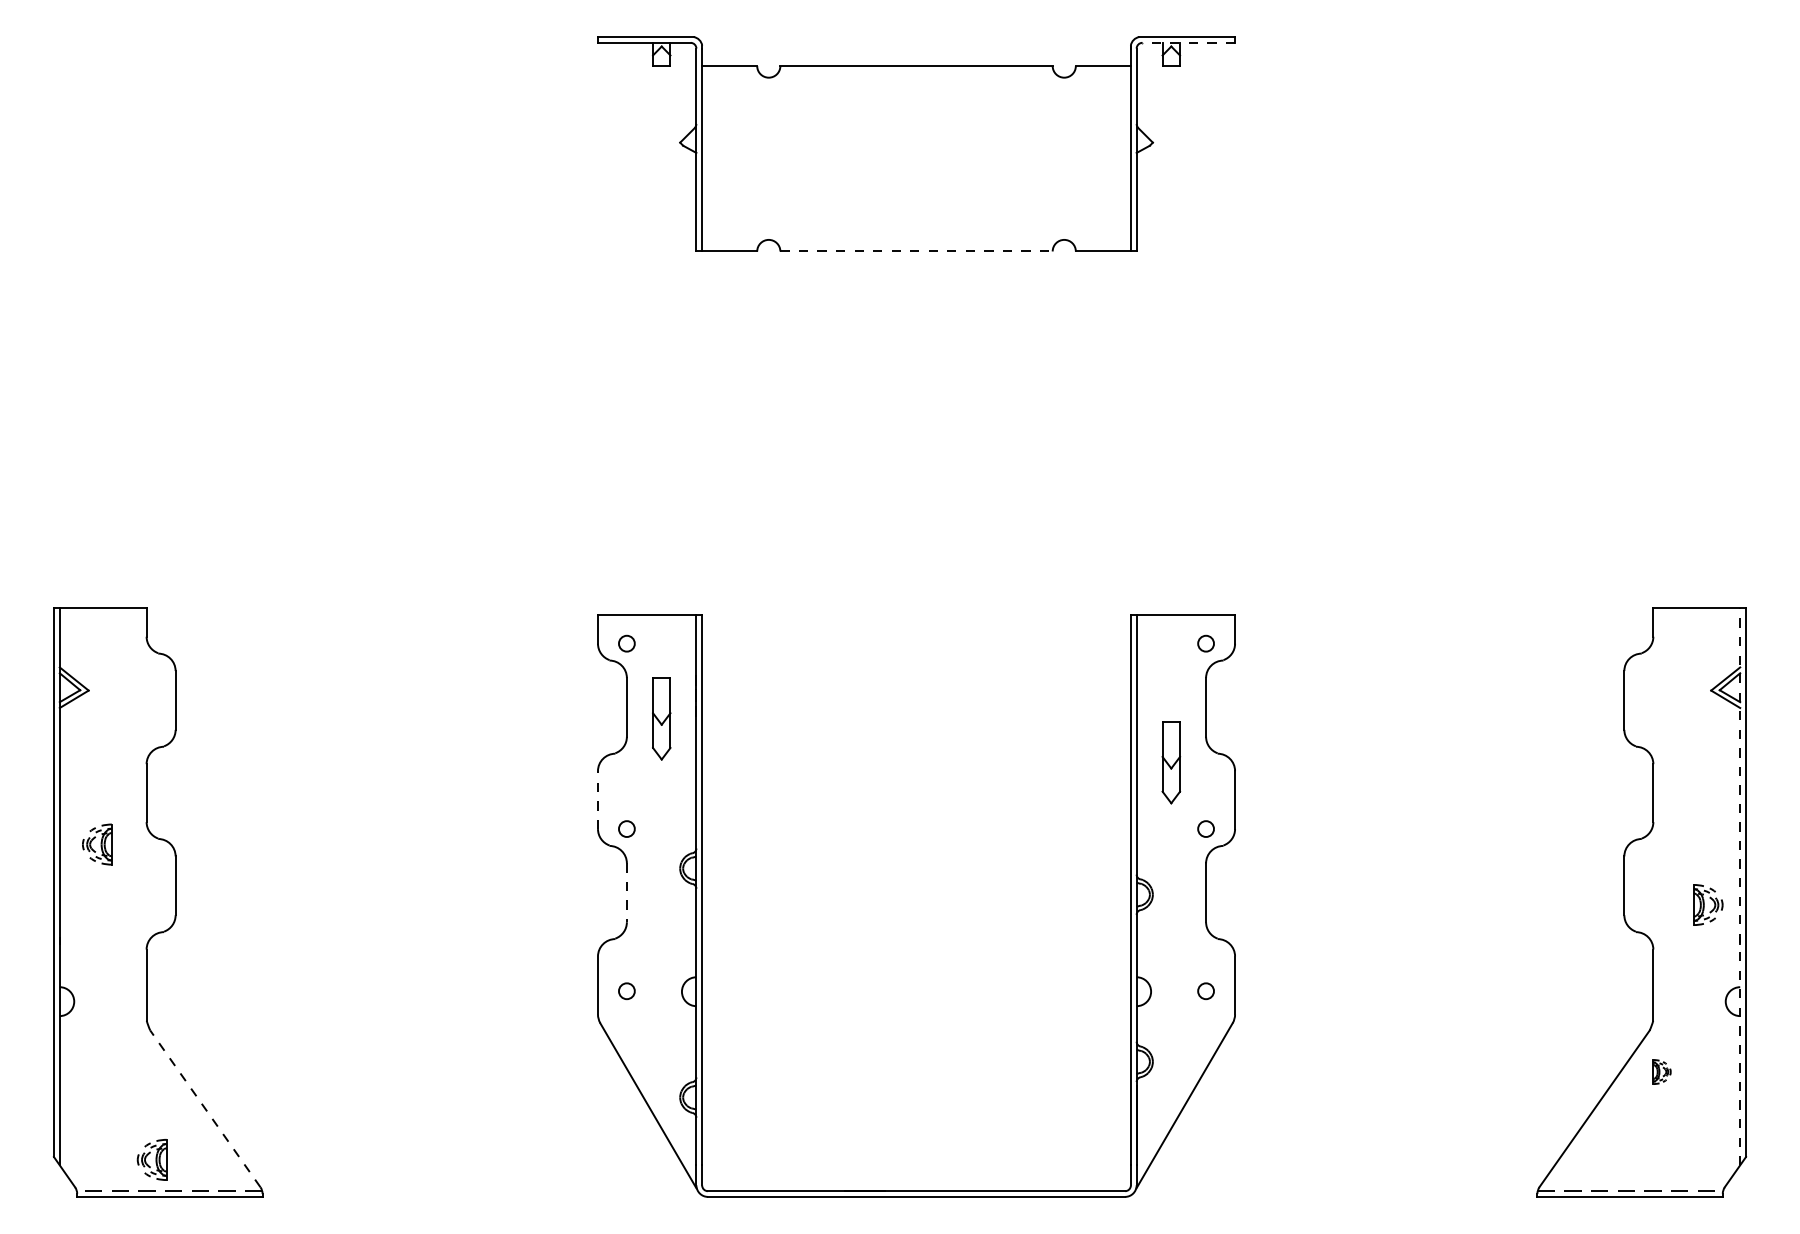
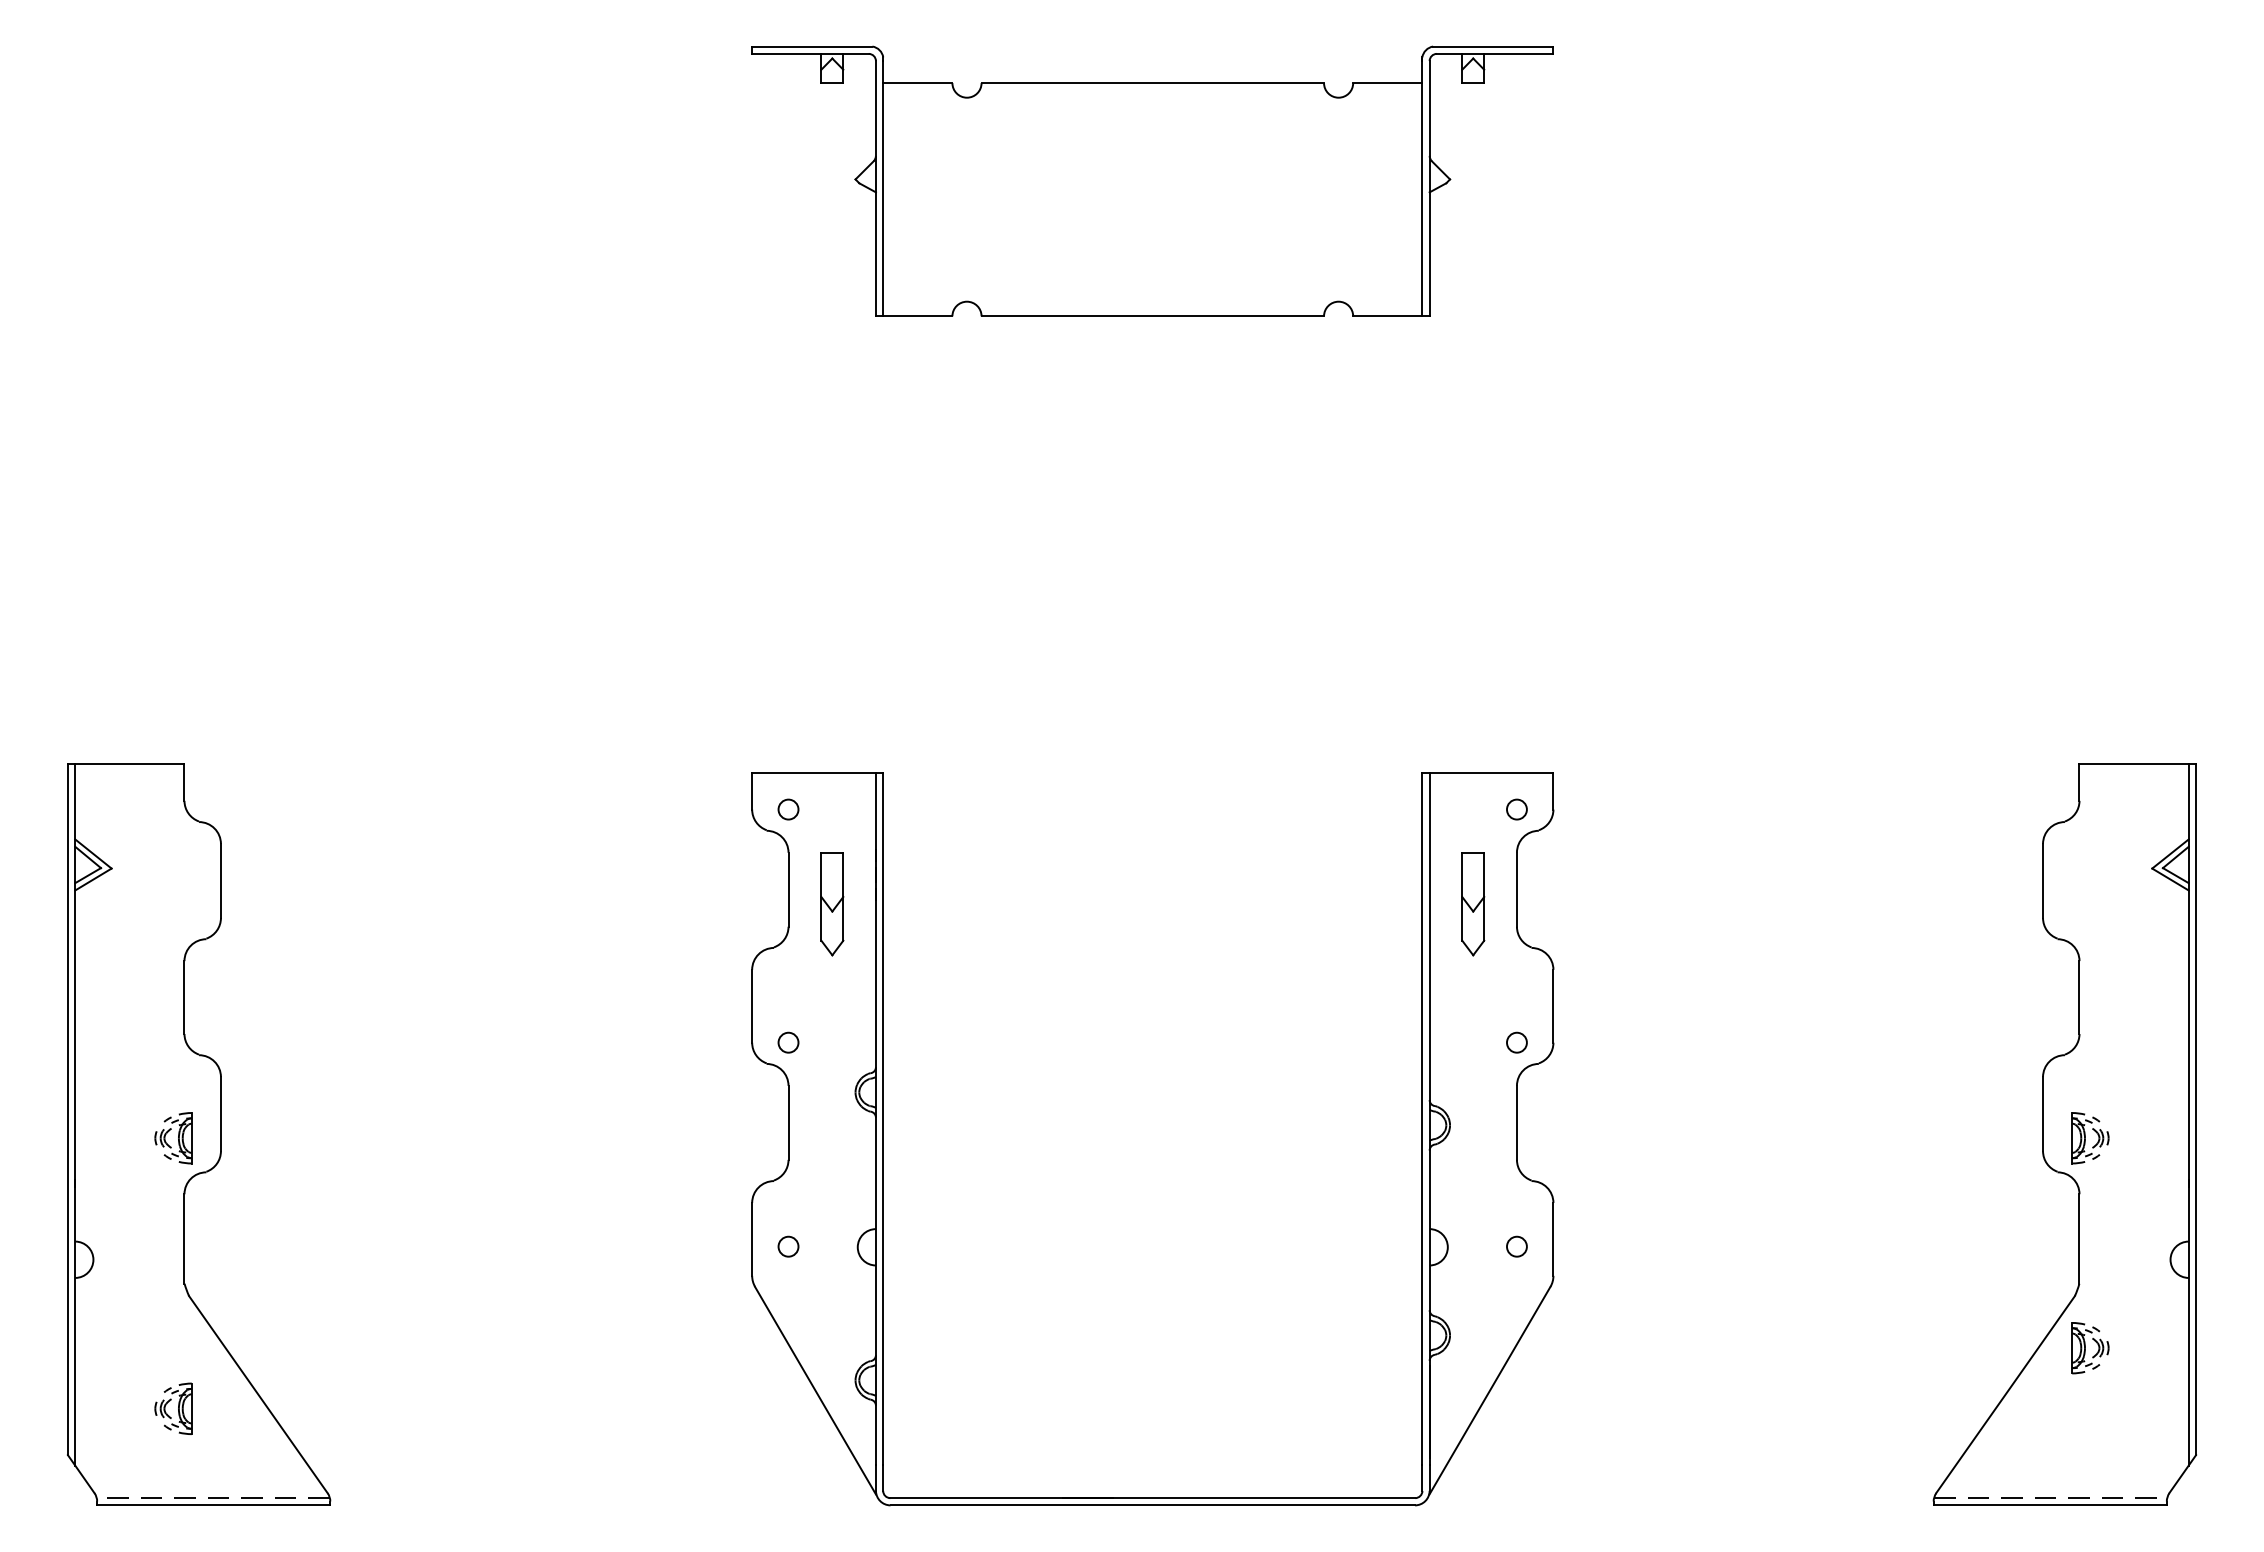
line: (1188, 42) -> (1494, 53), dashed -> solid
line: (917, 251) -> (1153, 316), dashed -> solid
part: (1171, 762) -> (1473, 904), moved
line: (598, 799) -> (752, 1005), dashed -> solid
part: (97, 844) -> (173, 1138), moved
line: (1740, 886) -> (2188, 1115), dashed -> solid
line: (626, 893) -> (788, 1123), dashed -> solid
part: (1708, 905) -> (2090, 1138), moved
part: (1662, 1072) -> (2090, 1348), size x1.67
line: (205, 1108) -> (258, 1394), dashed -> solid
part: (152, 1159) -> (173, 1408), moved

